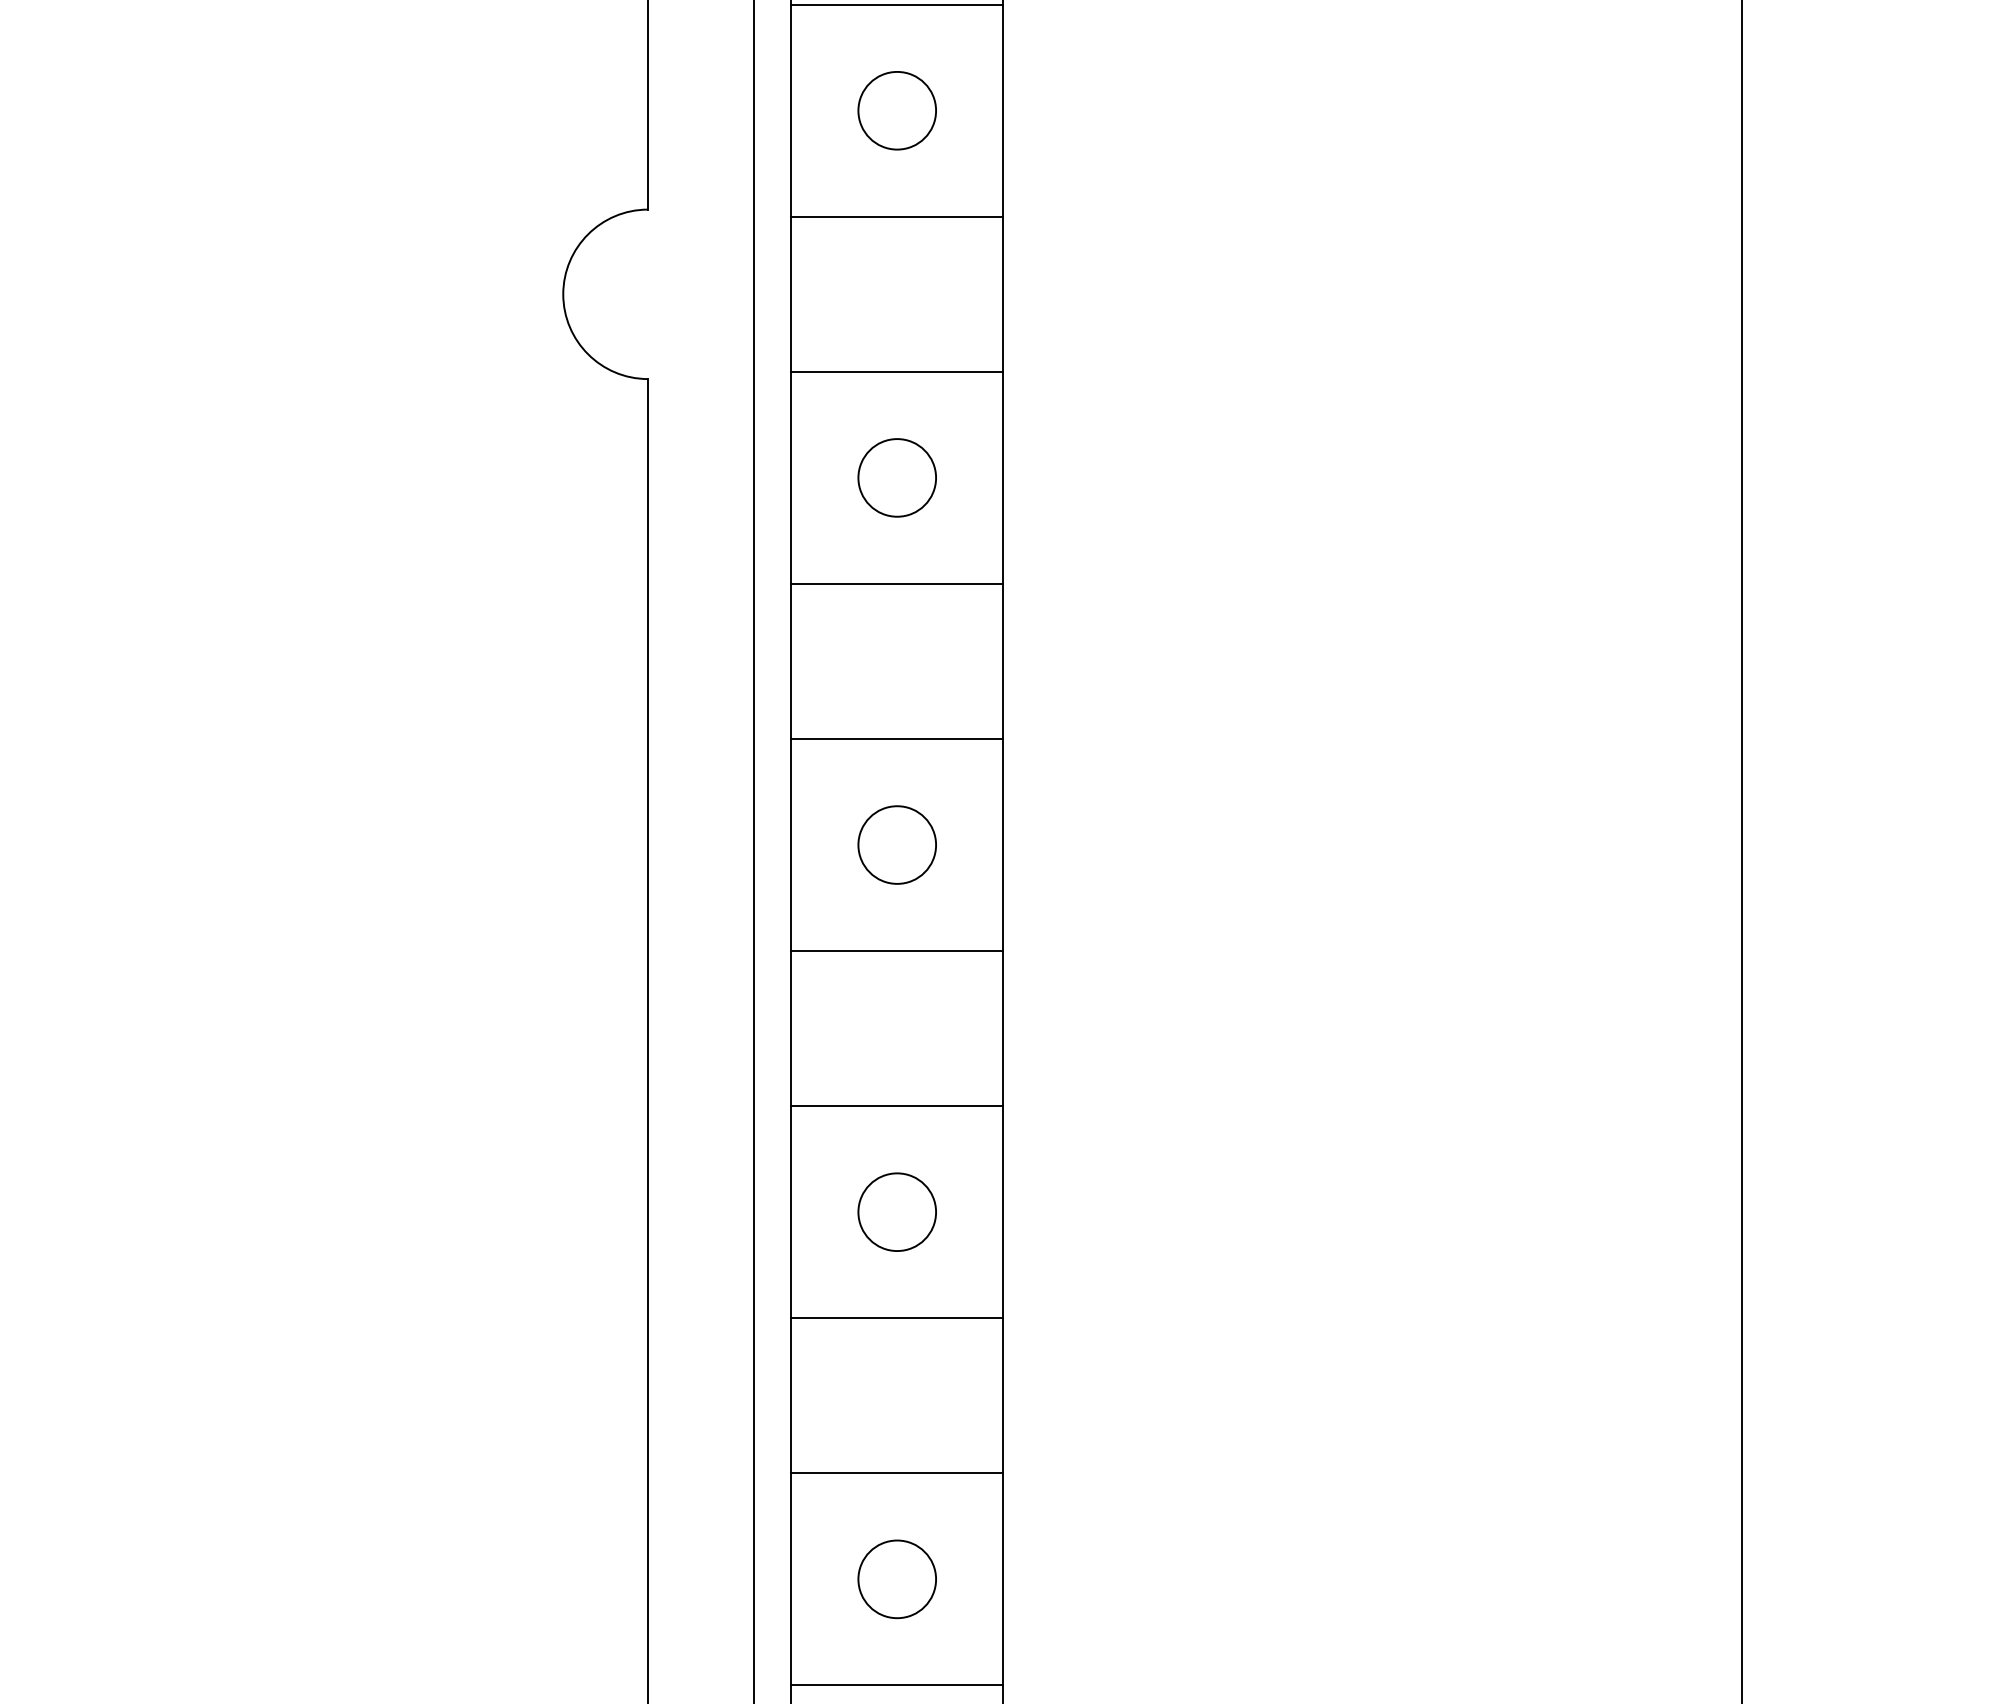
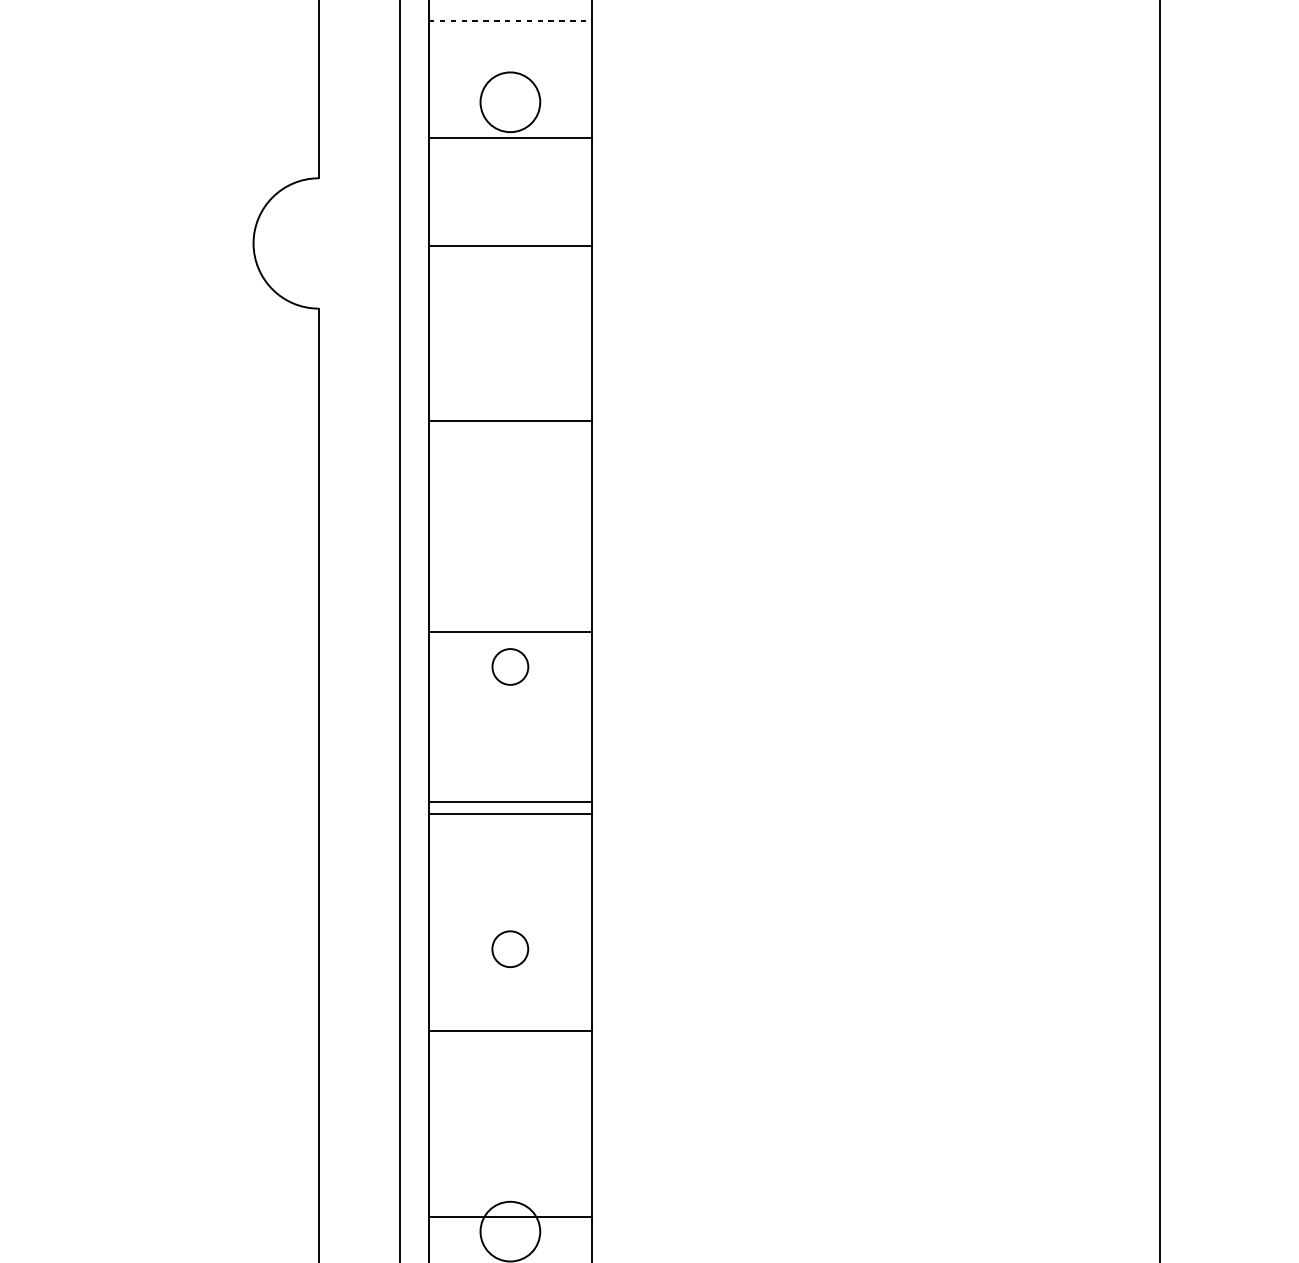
line: (897, 4) -> (510, 20), solid -> dashed
line: (897, 216) -> (510, 138), moved
line: (897, 372) -> (510, 246), moved
circle: (896, 477) -> (509, 384), removed
line: (897, 583) -> (510, 421), moved
line: (897, 739) -> (510, 632), moved
circle: (897, 844) -> (510, 666), size x0.6
line: (897, 950) -> (510, 801), moved
line: (897, 1106) -> (510, 814), moved
circle: (896, 1211) -> (509, 948), size x0.6
line: (897, 1473) -> (510, 1217), moved

